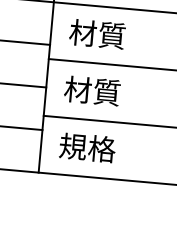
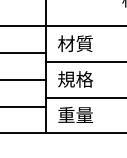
text: (92, 91) -> (75, 79), 材質 -> 規格
text: (87, 146) -> (75, 114), 規格 -> 重量

